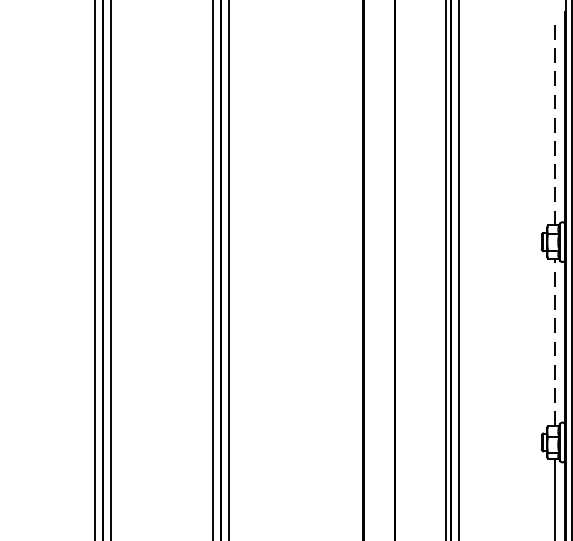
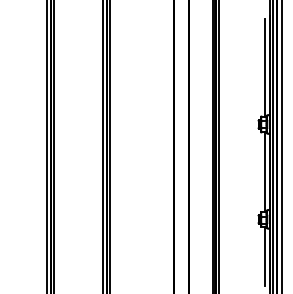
line: (554, 121) -> (264, 67), dashed -> solid
line: (554, 341) -> (264, 171), dashed -> solid

